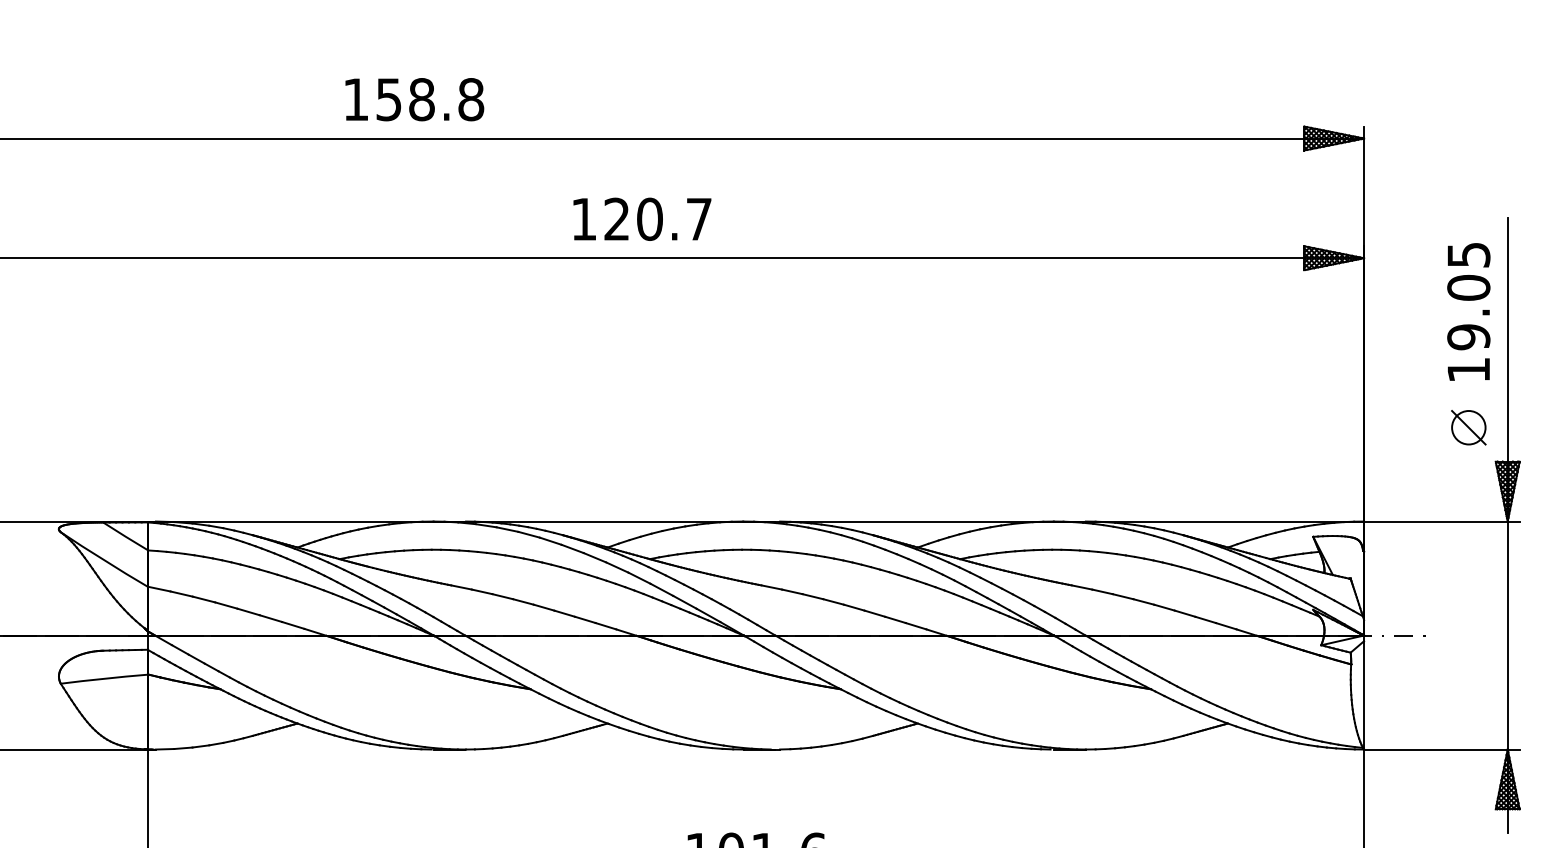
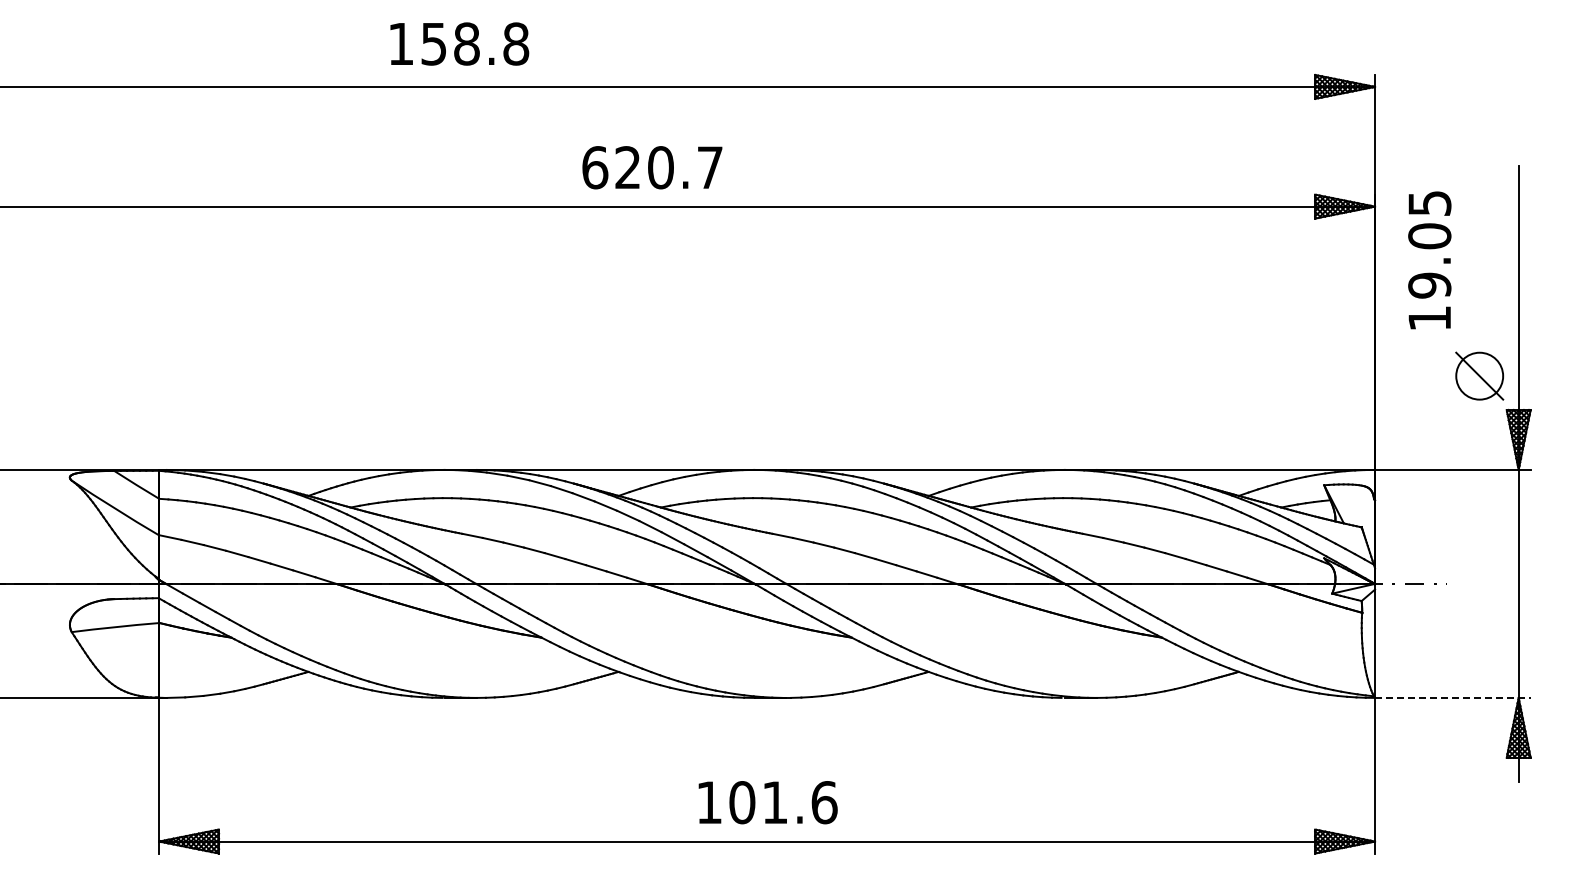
text: (414, 99) -> (459, 43), moved
text: (584, 219) -> (595, 167), 120.7 -> 620.7
text: (1468, 312) -> (1429, 260), moved
part: (1468, 427) -> (1479, 375), size x1.4
line: (1441, 749) -> (1452, 697), solid -> dashed

